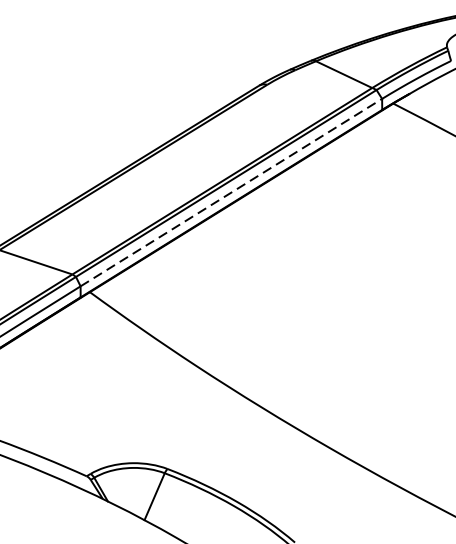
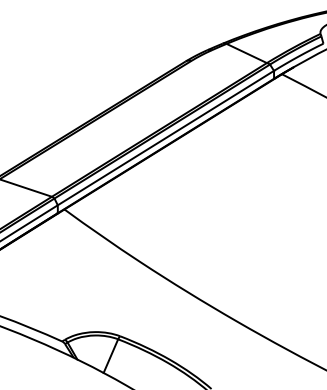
line: (232, 191) -> (166, 137), dashed -> solid

